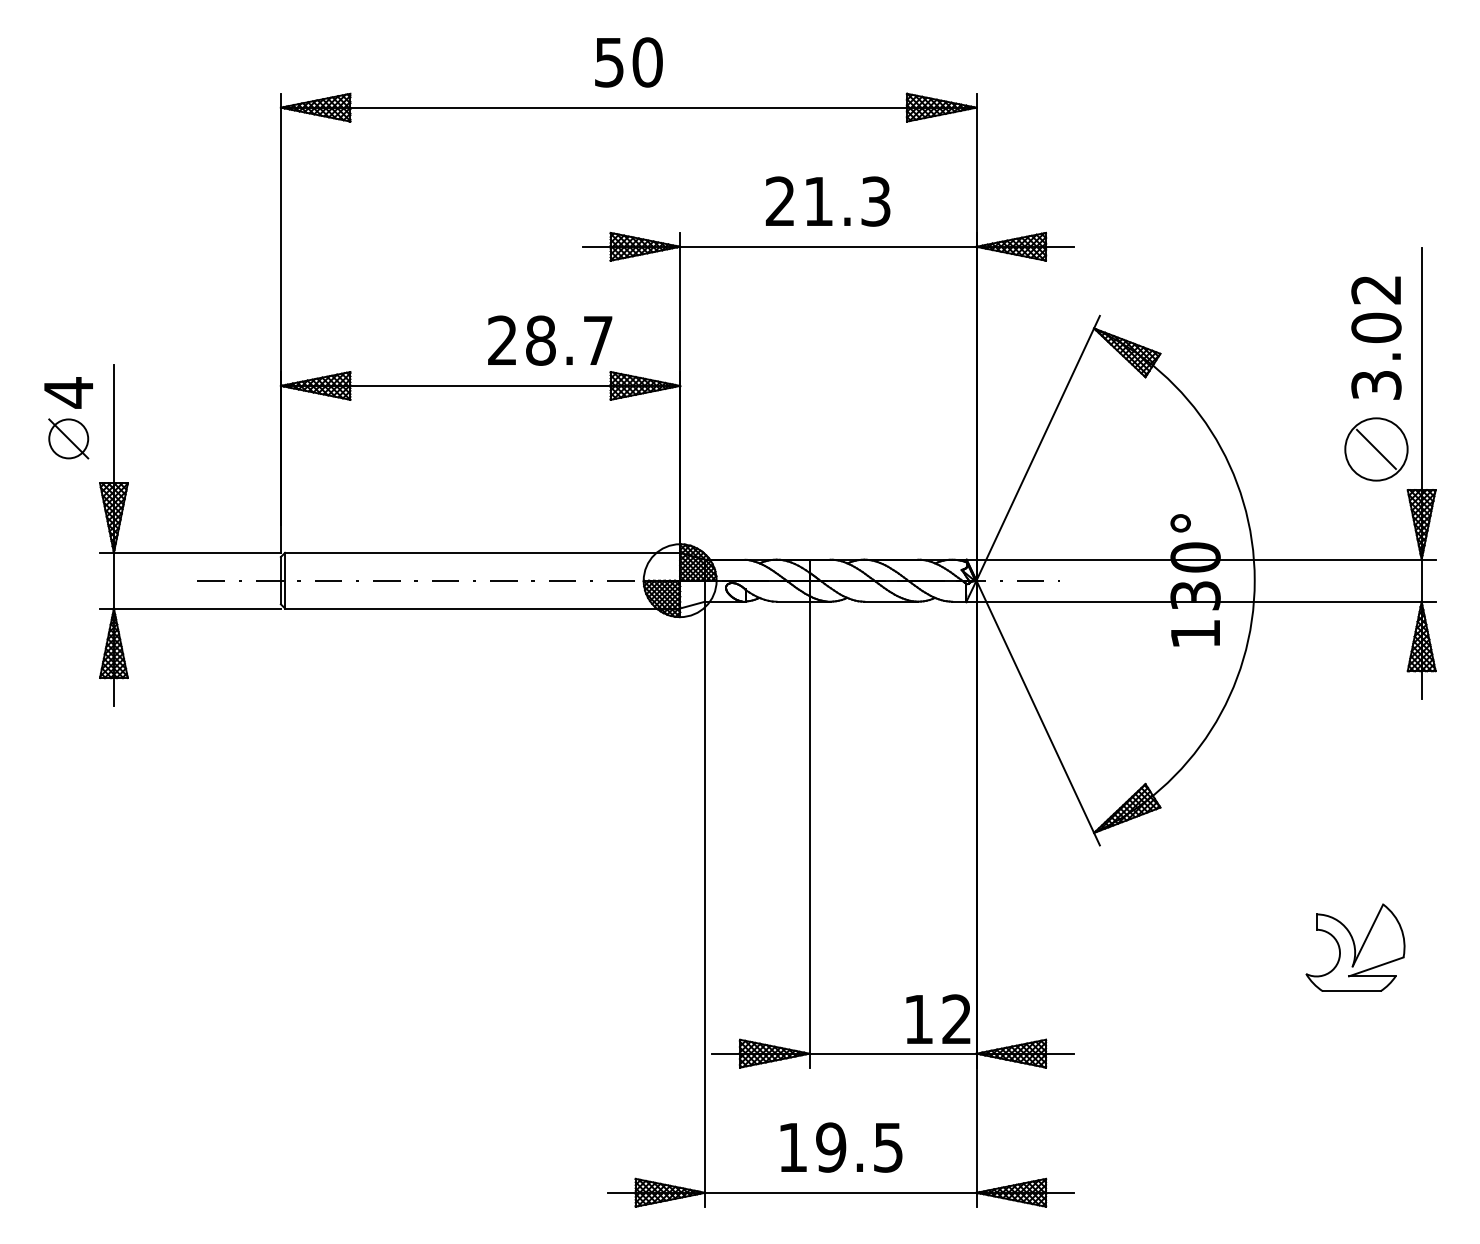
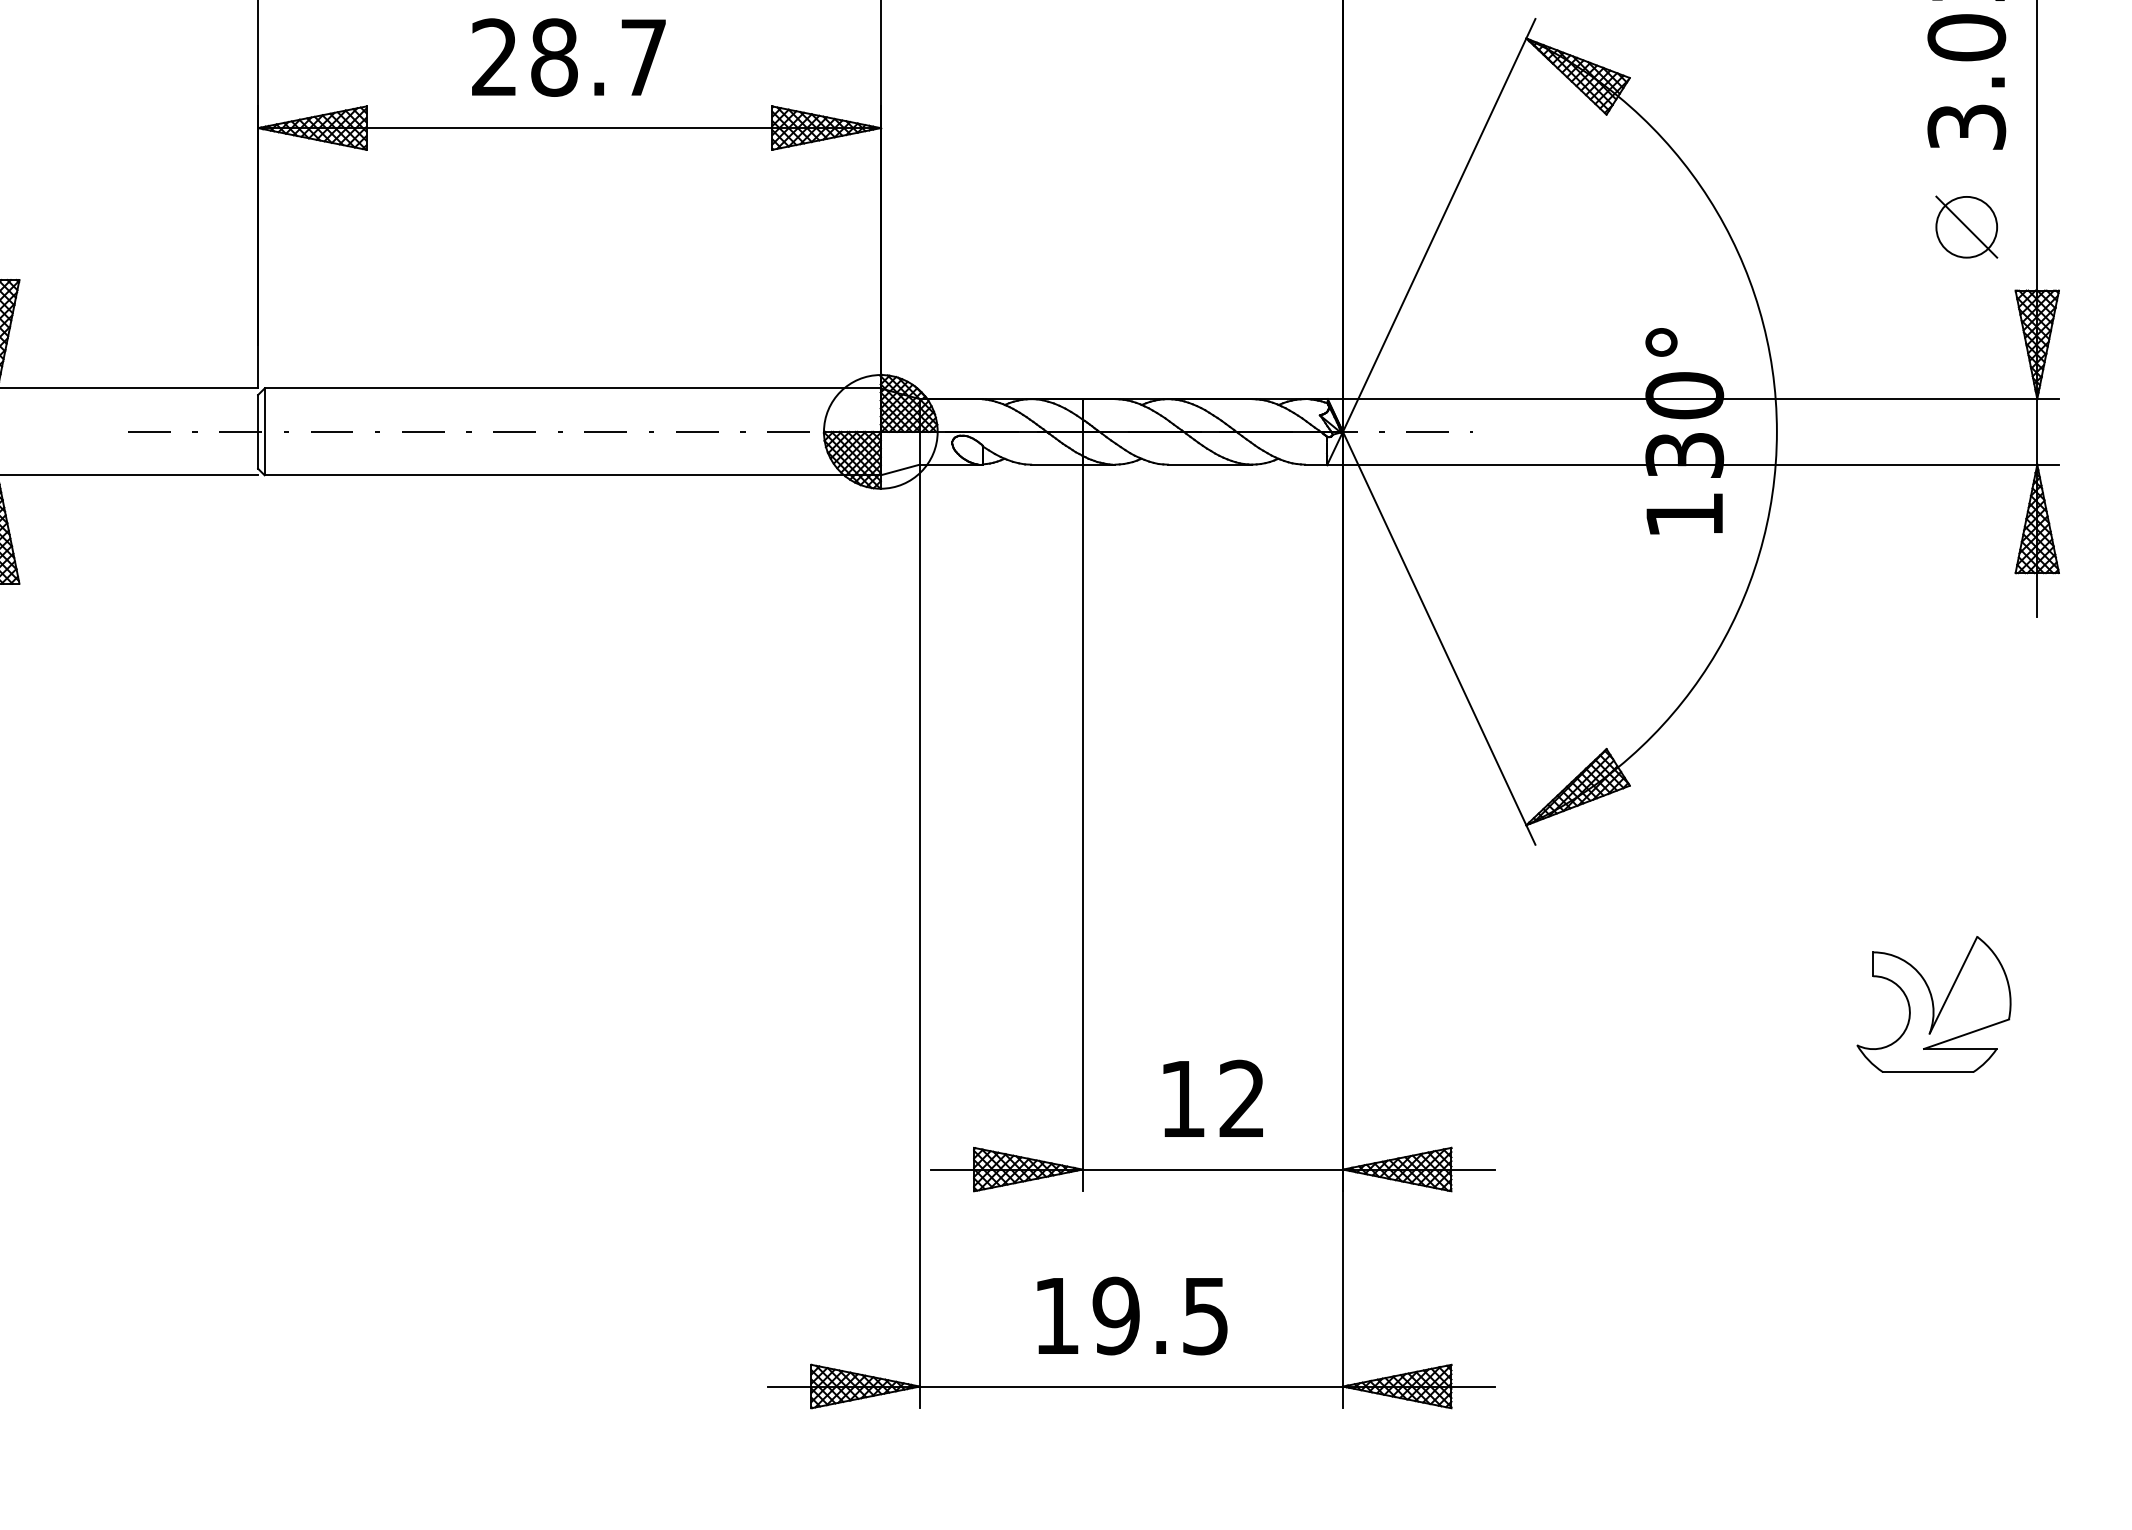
text: (550, 340) -> (569, 57), moved
circle: (1375, 449) -> (1965, 227), size x0.62
text: (938, 1018) -> (1213, 1097), moved

